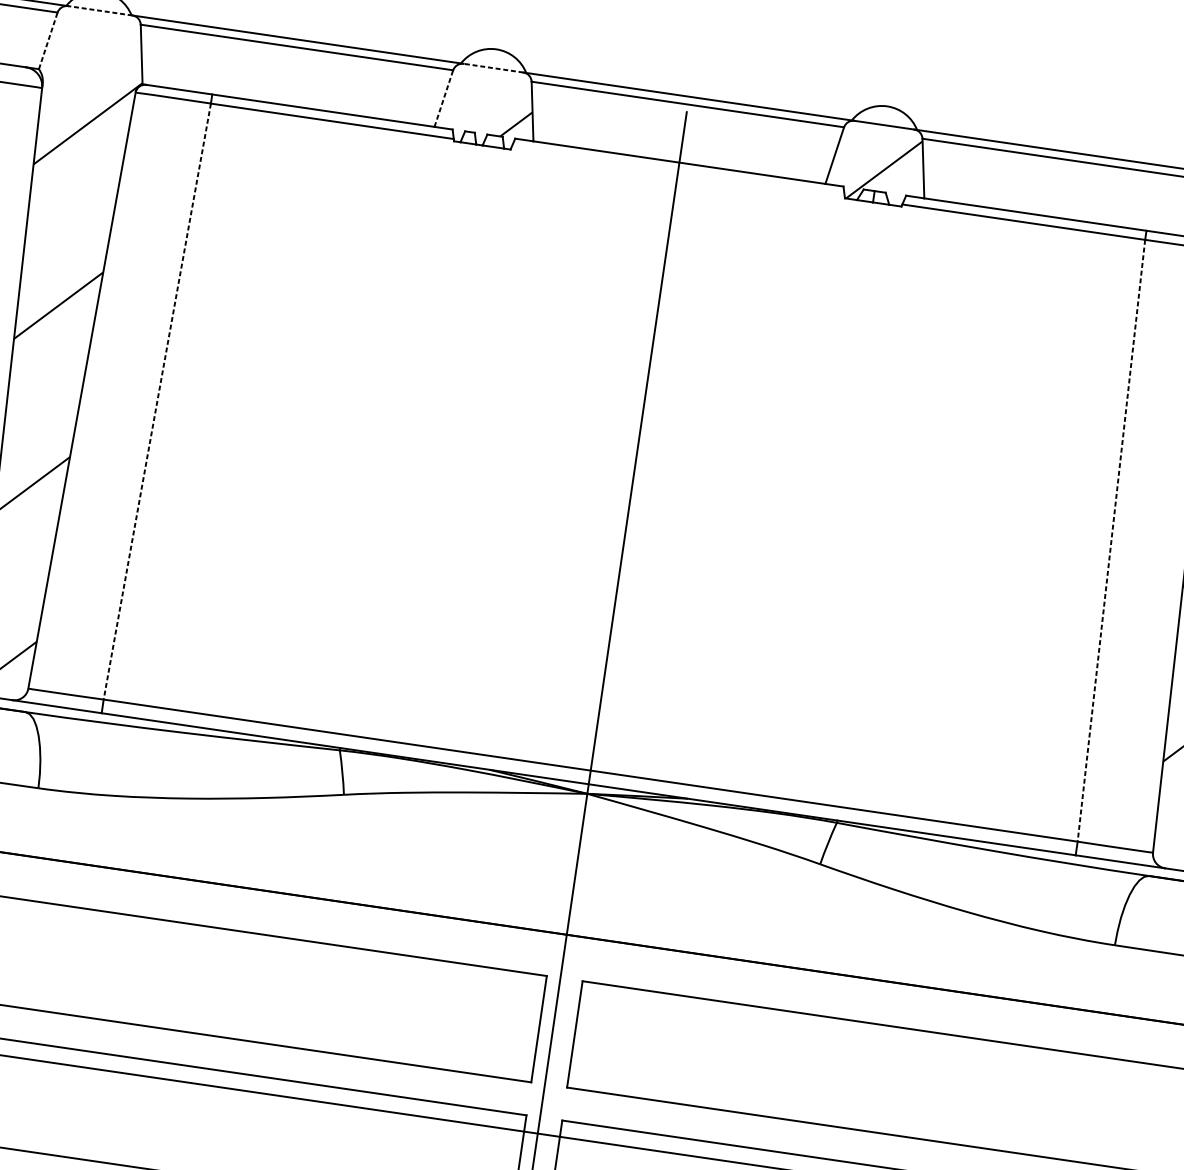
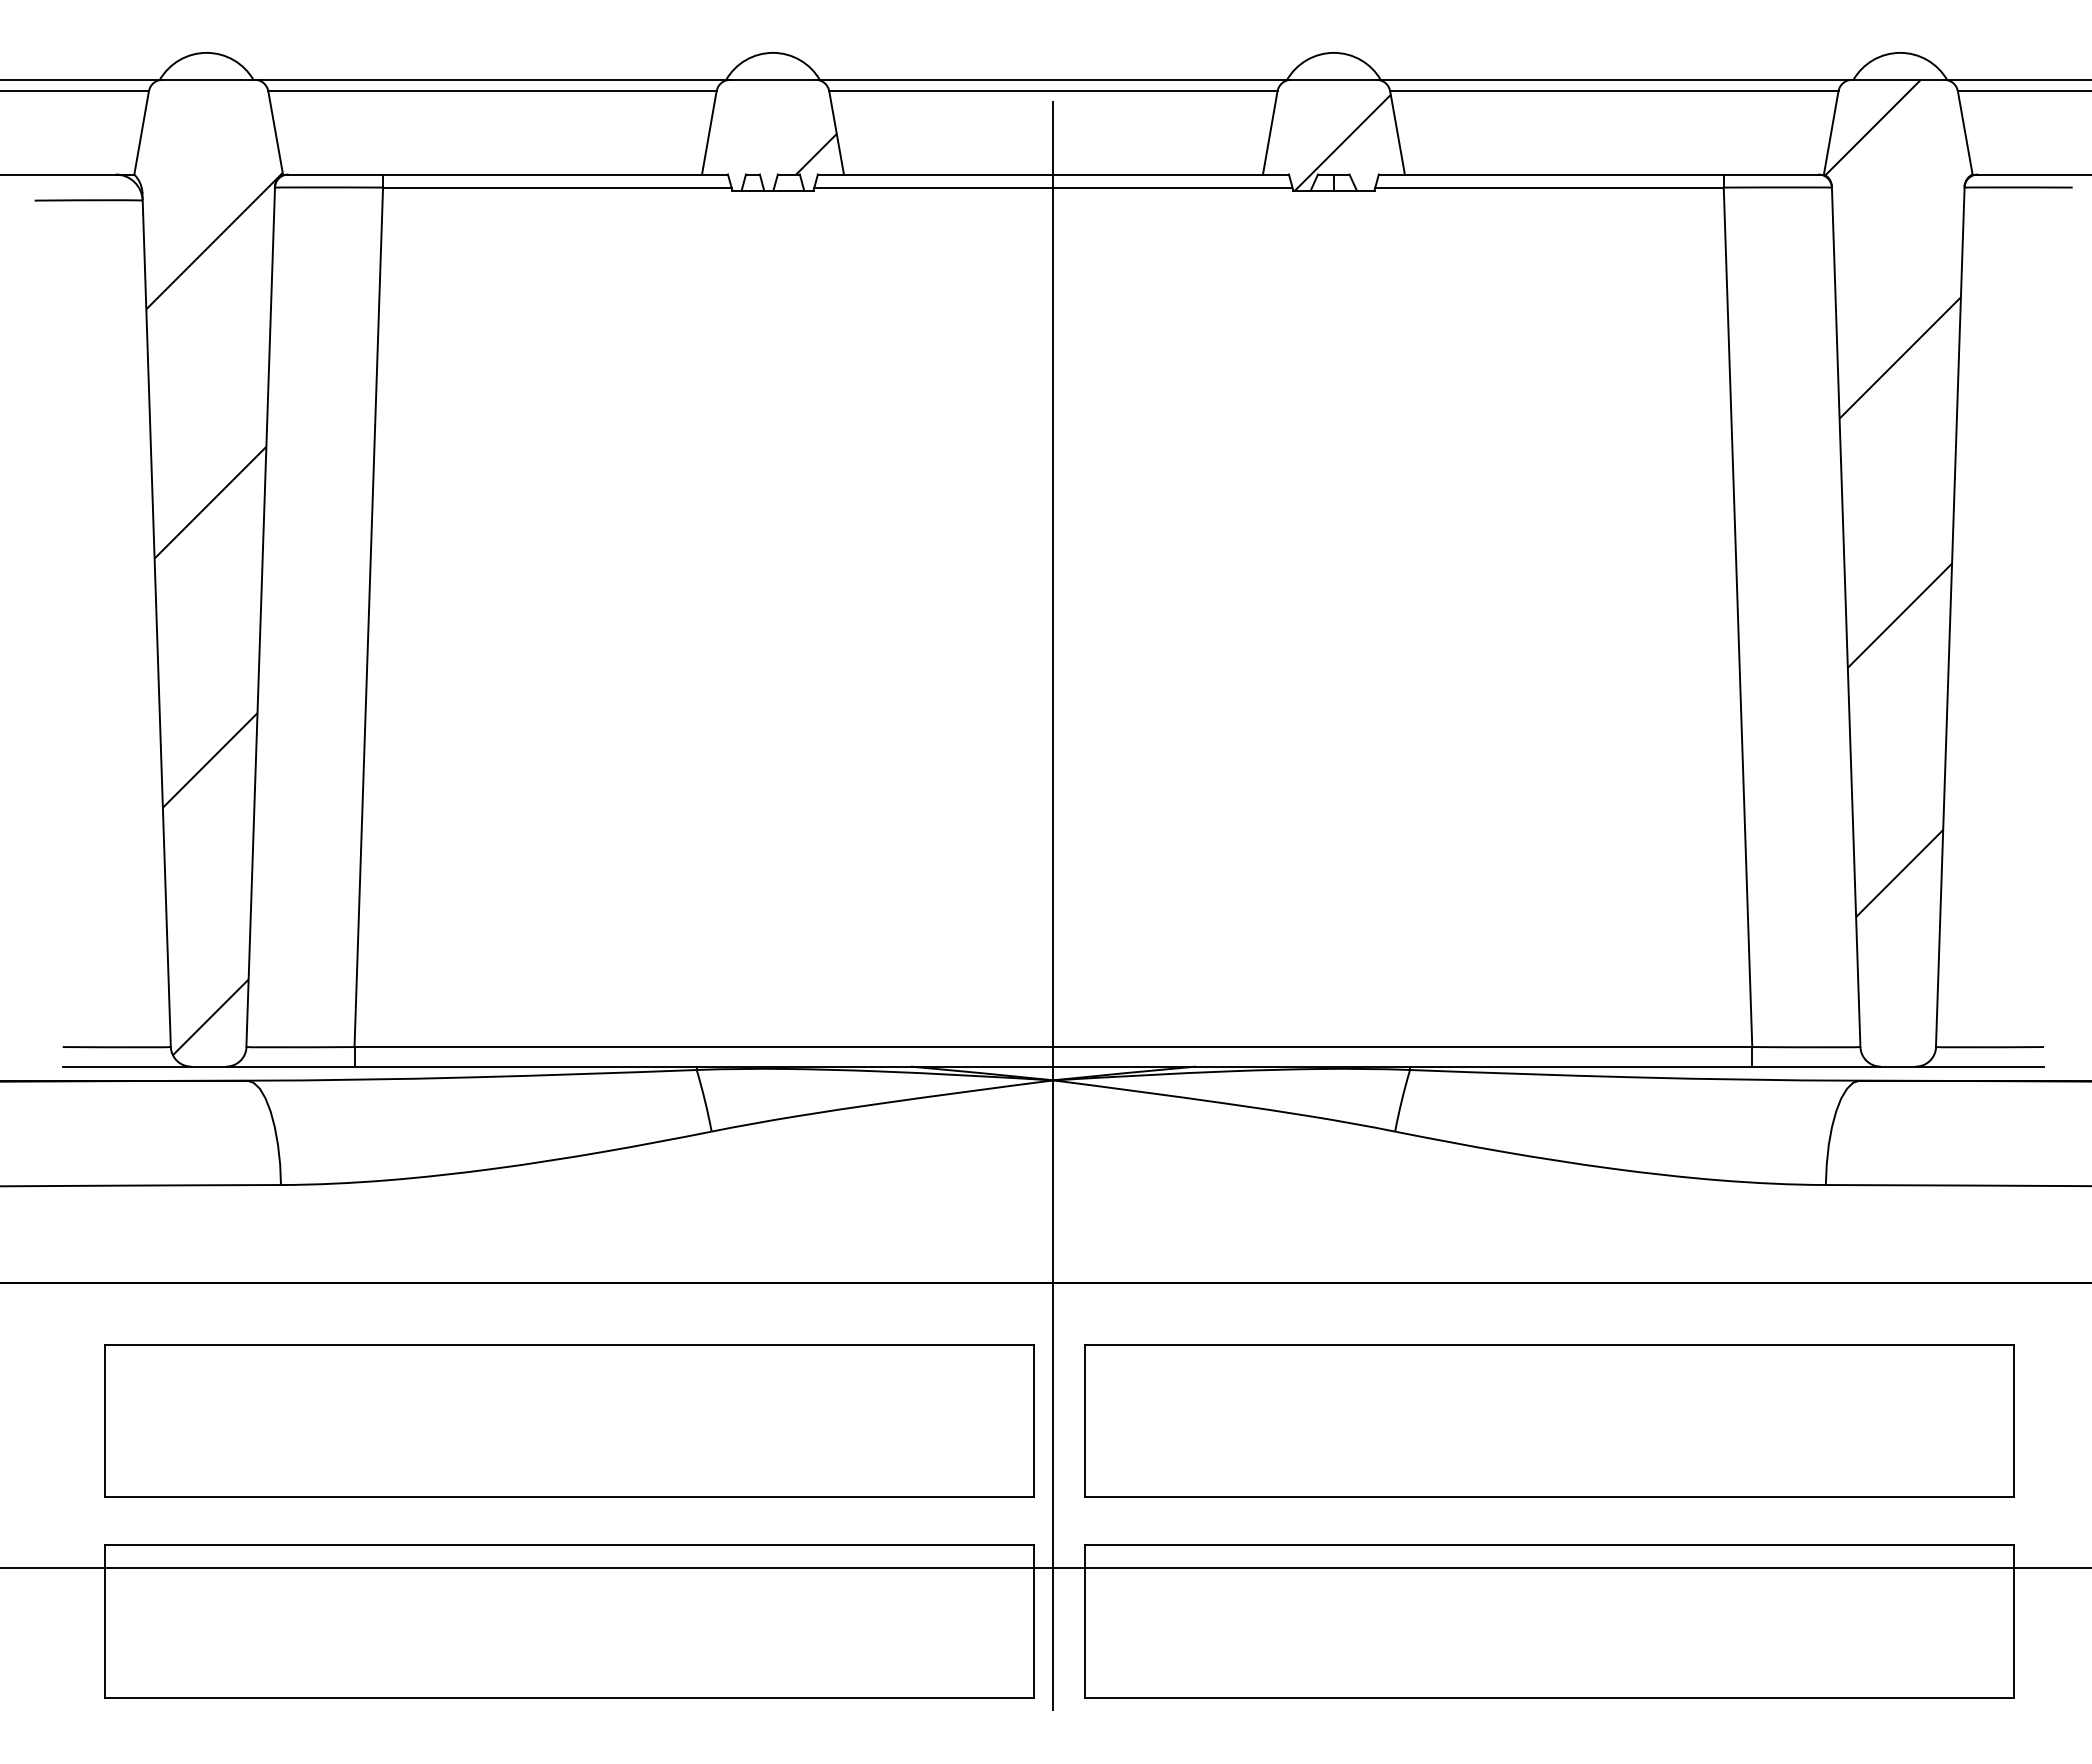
line: (100, 10) -> (208, 79), dashed -> solid
line: (48, 40) -> (141, 132), dashed -> solid
line: (493, 67) -> (772, 79), dashed -> solid
line: (444, 98) -> (709, 132), dashed -> solid
line: (678, 171) -> (1053, 187), added
line: (157, 401) -> (368, 617), dashed -> solid
line: (1111, 540) -> (1738, 617), dashed -> solid

